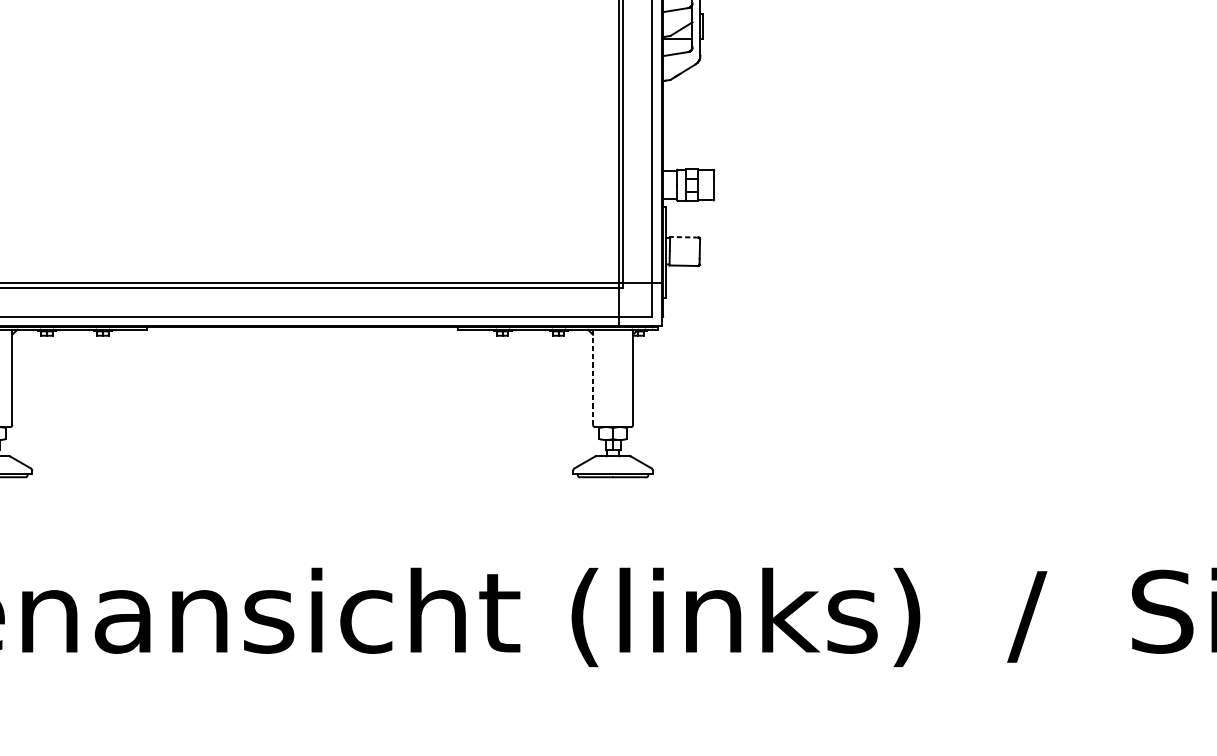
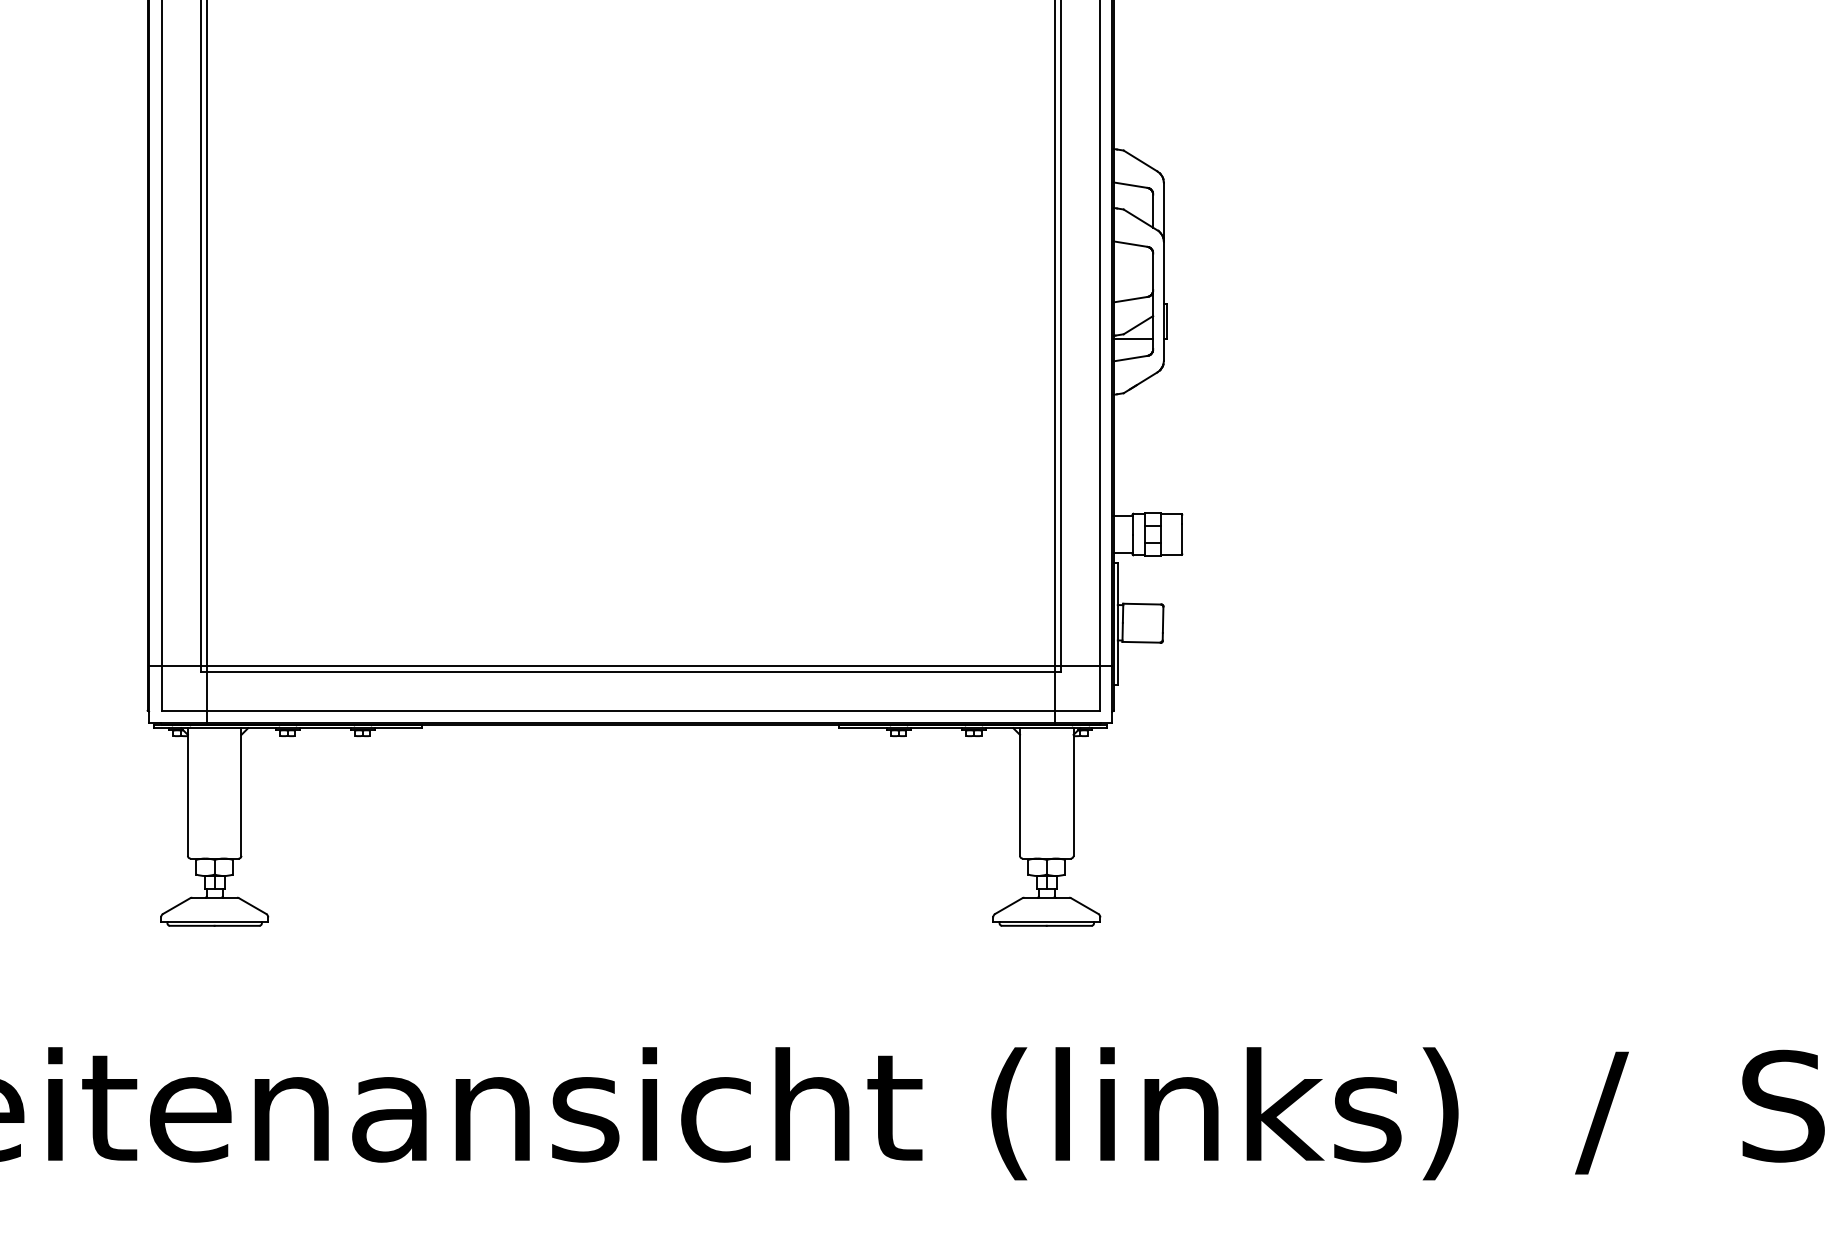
line: (683, 237) -> (1141, 604), dashed -> solid
line: (592, 377) -> (1019, 792), dashed -> solid

